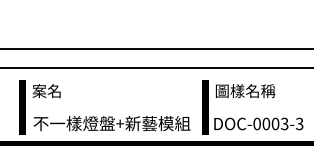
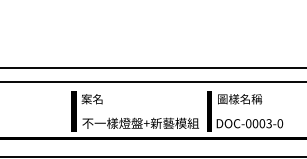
text: (299, 123) -> (280, 123), DOC-0003-3 -> DOC-0003-0

